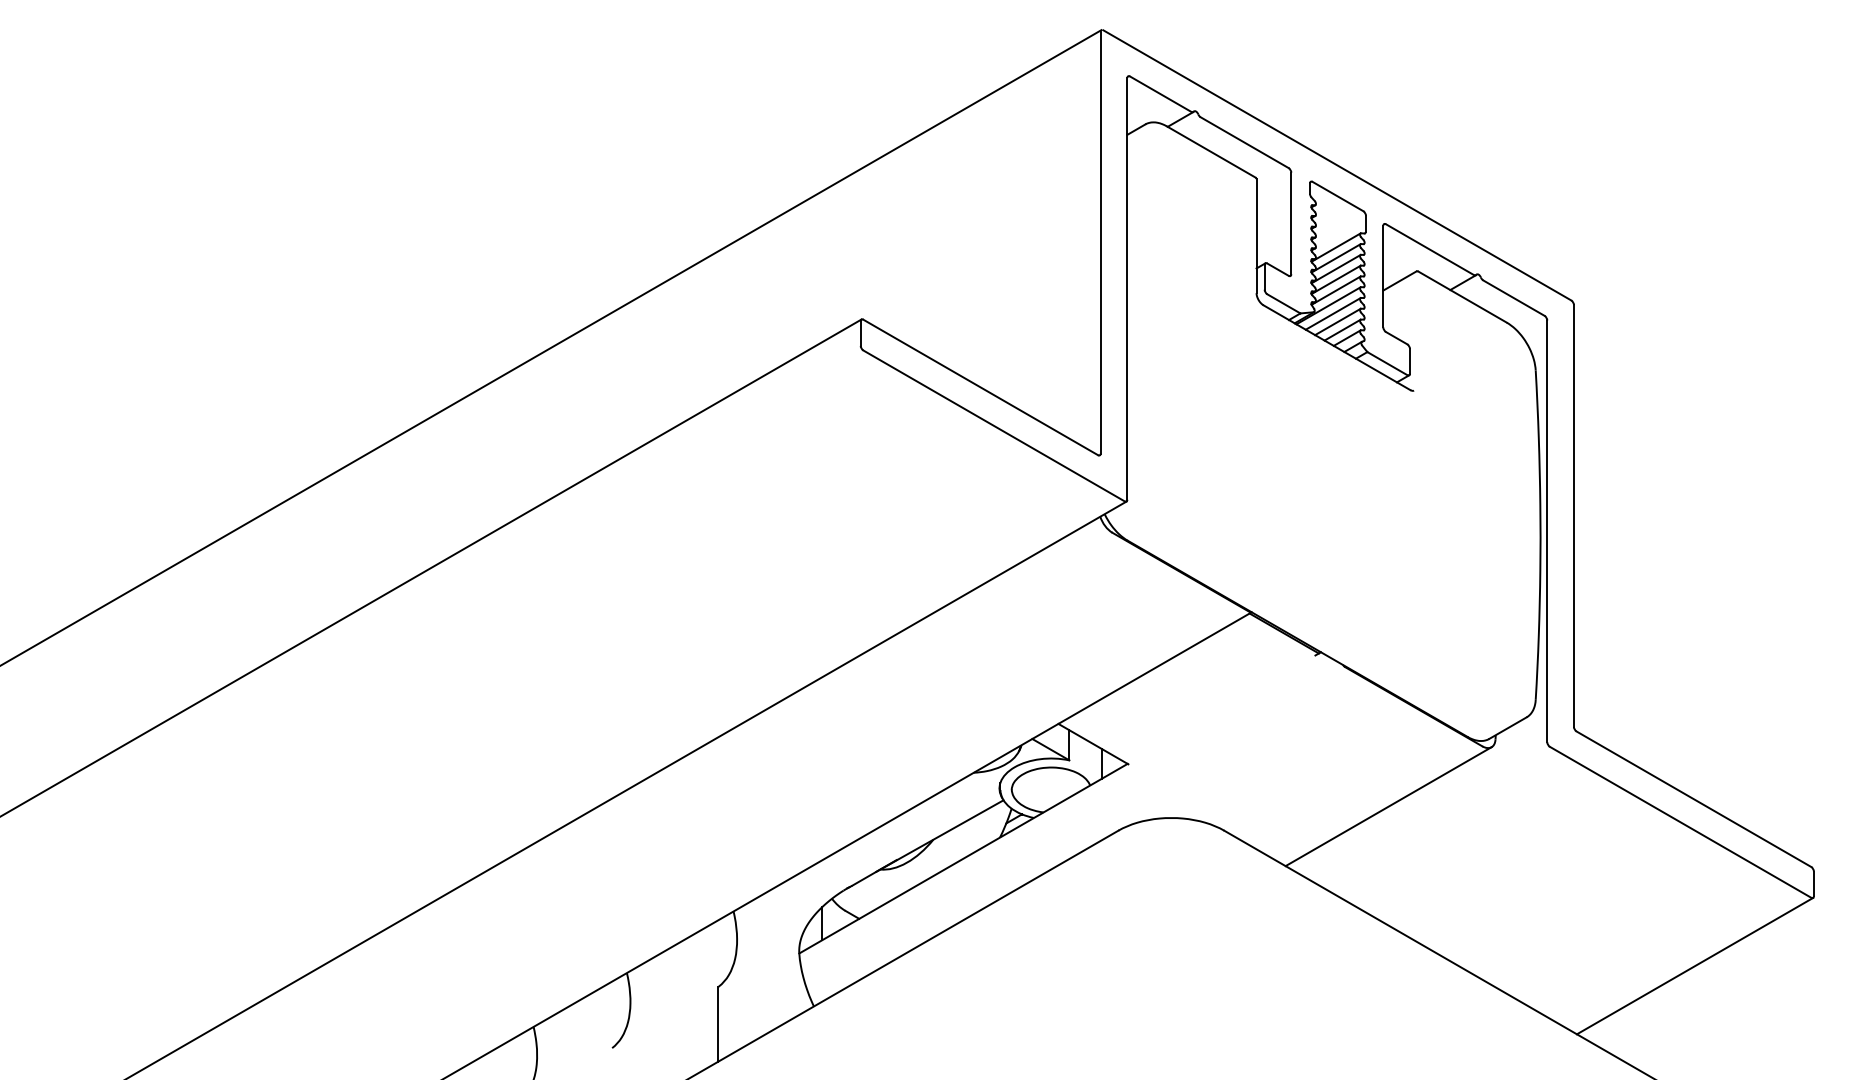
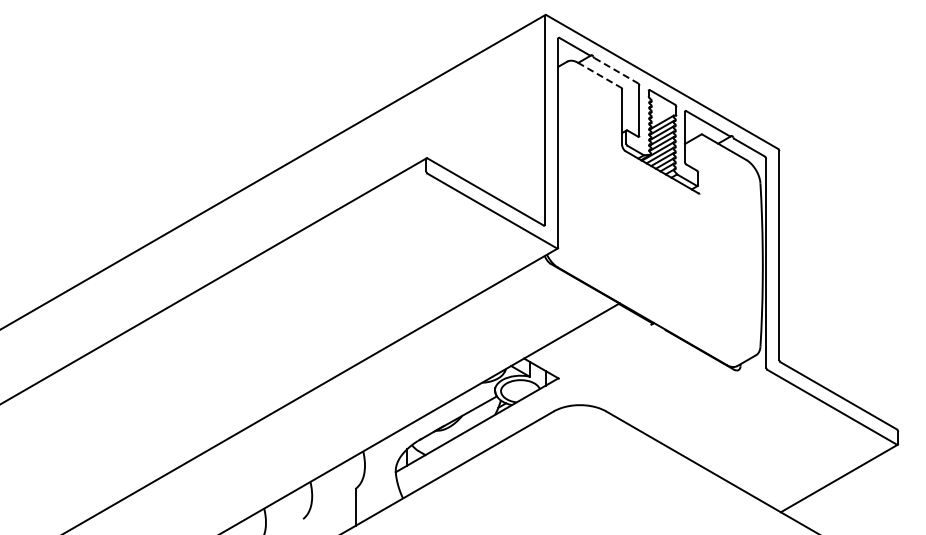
line: (1244, 142) -> (616, 70), solid -> dashed
line: (1212, 152) -> (600, 75), solid -> dashed
line: (1388, 806) -> (687, 399), removed

